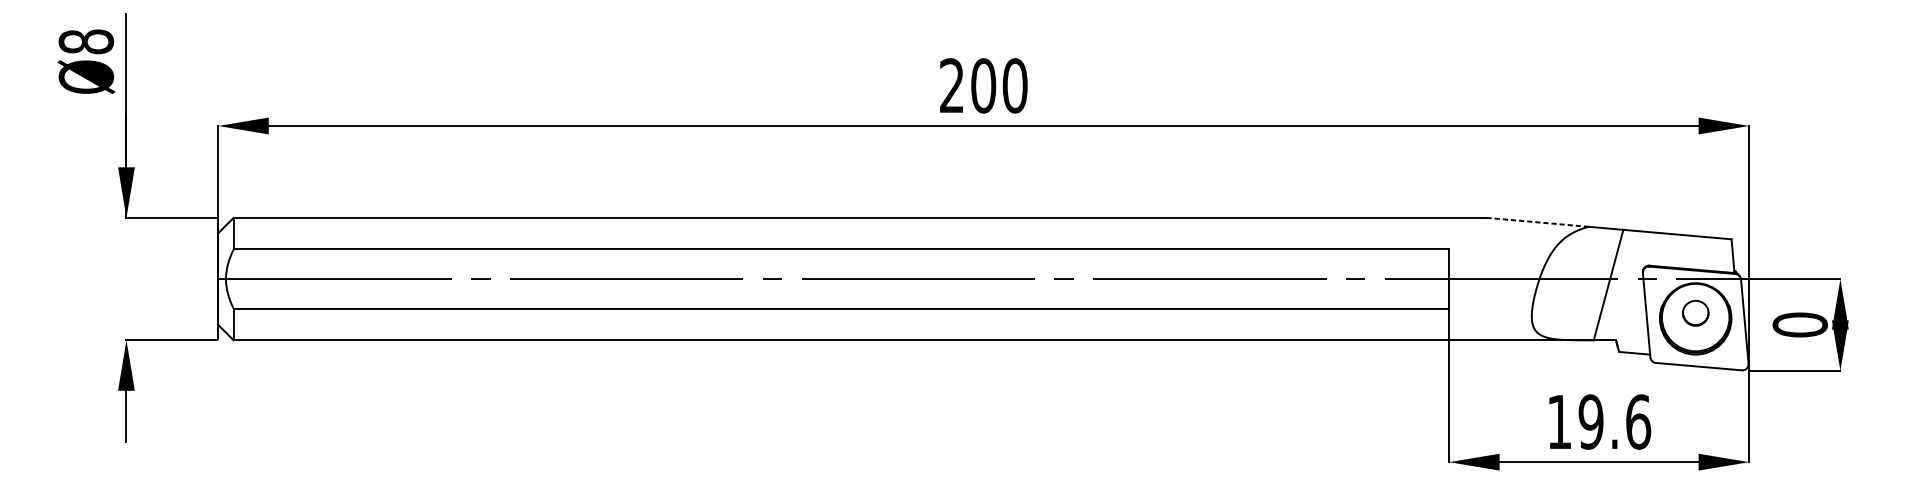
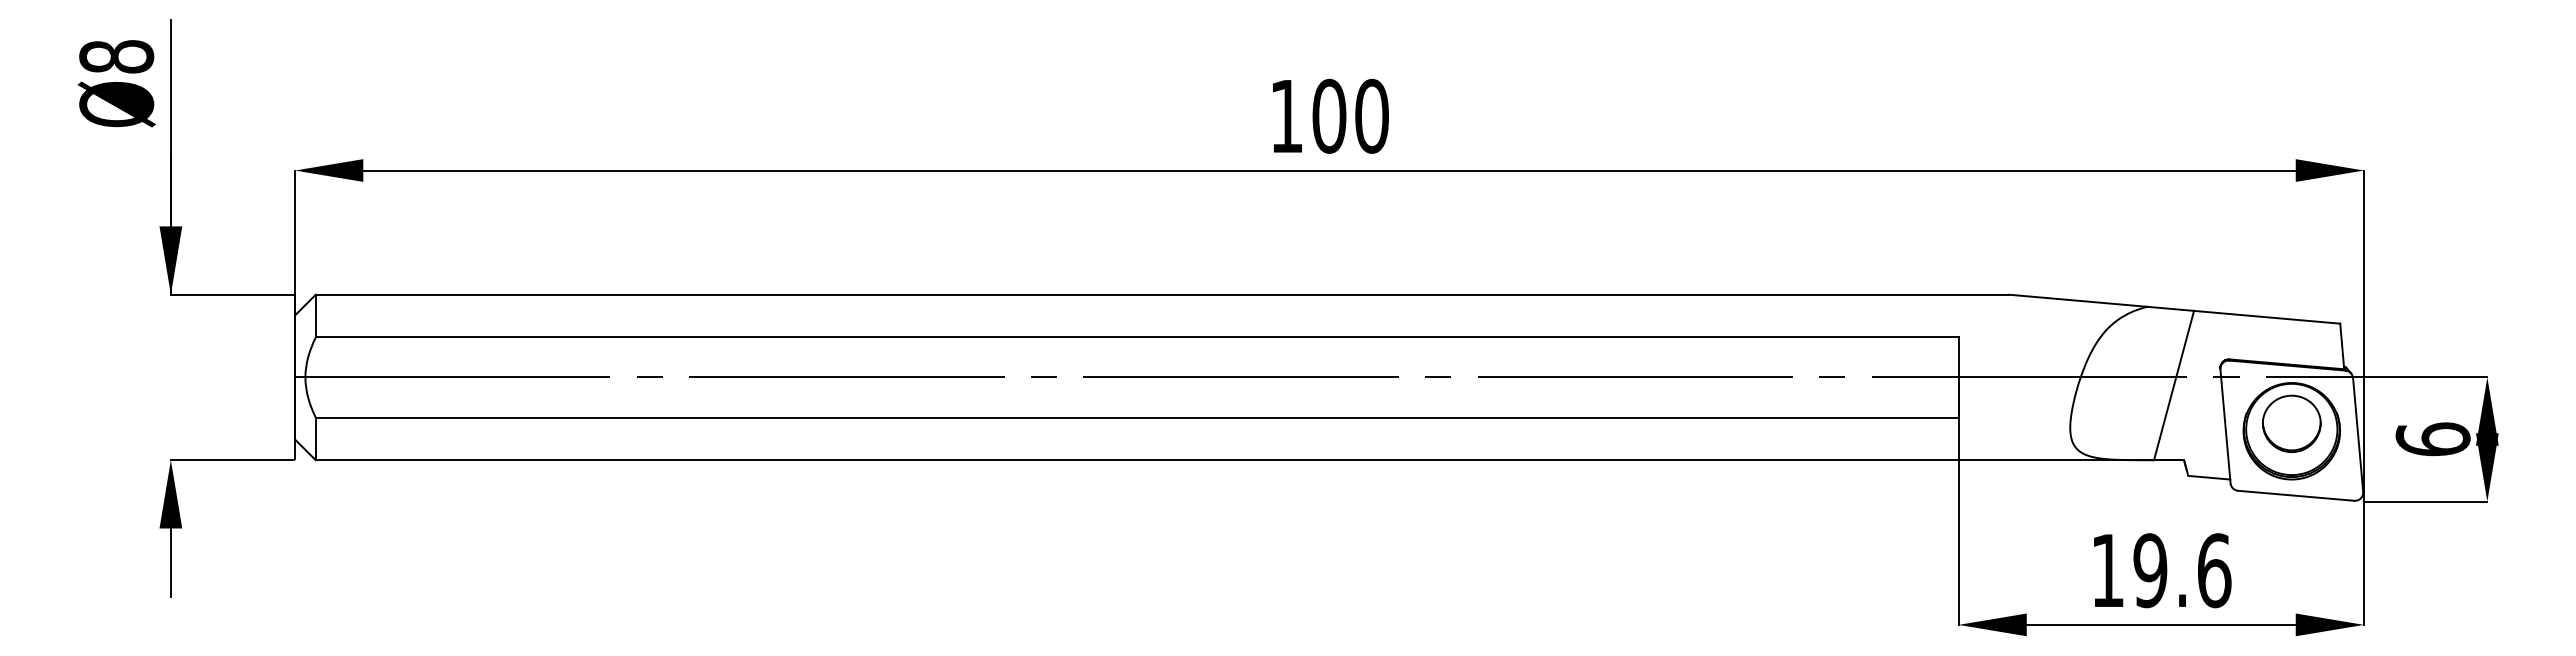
text: (951, 85) -> (1285, 115), 200 -> 100
line: (1537, 222) -> (2078, 300), dashed -> solid
part: (1695, 313) -> (2291, 423), size x1.67
text: (1799, 324) -> (2432, 439), 0 -> 6

